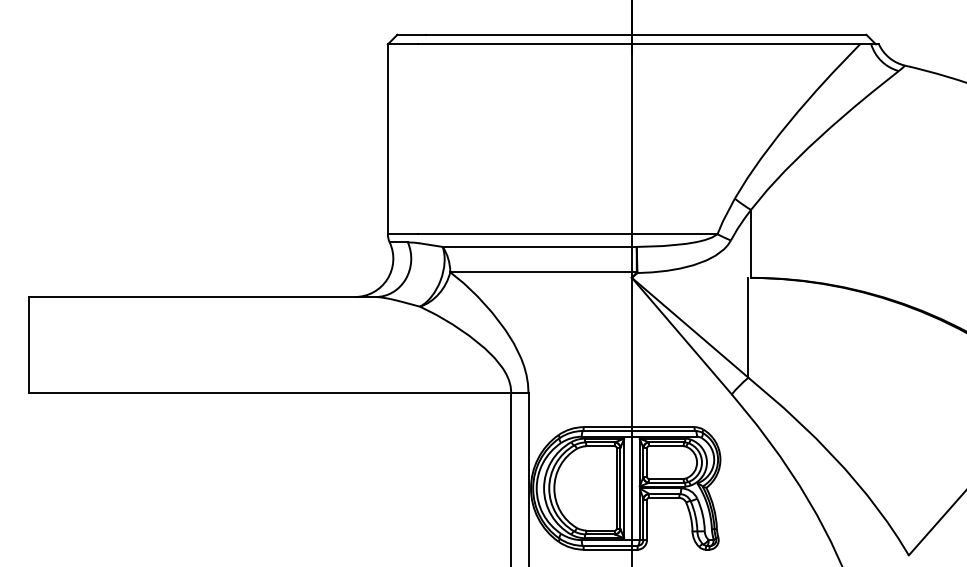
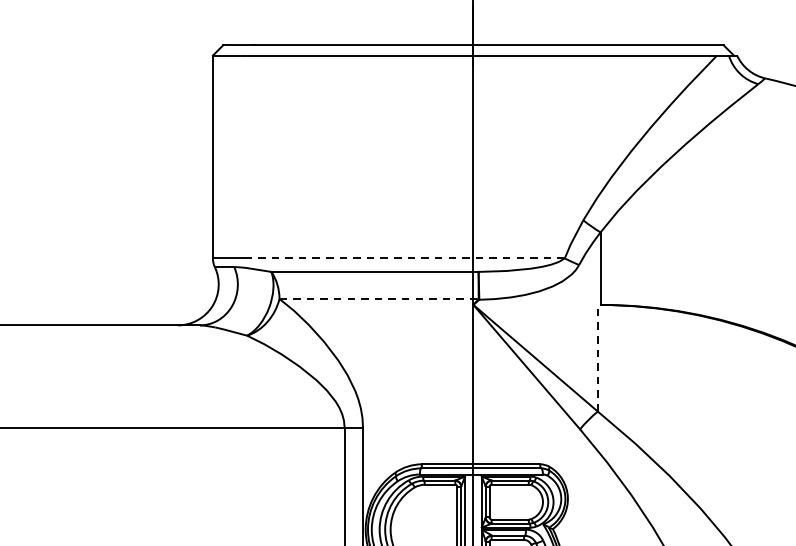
line: (567, 234) -> (404, 258), solid -> dashed
line: (544, 272) -> (380, 299), solid -> dashed
line: (748, 327) -> (597, 357), solid -> dashed

